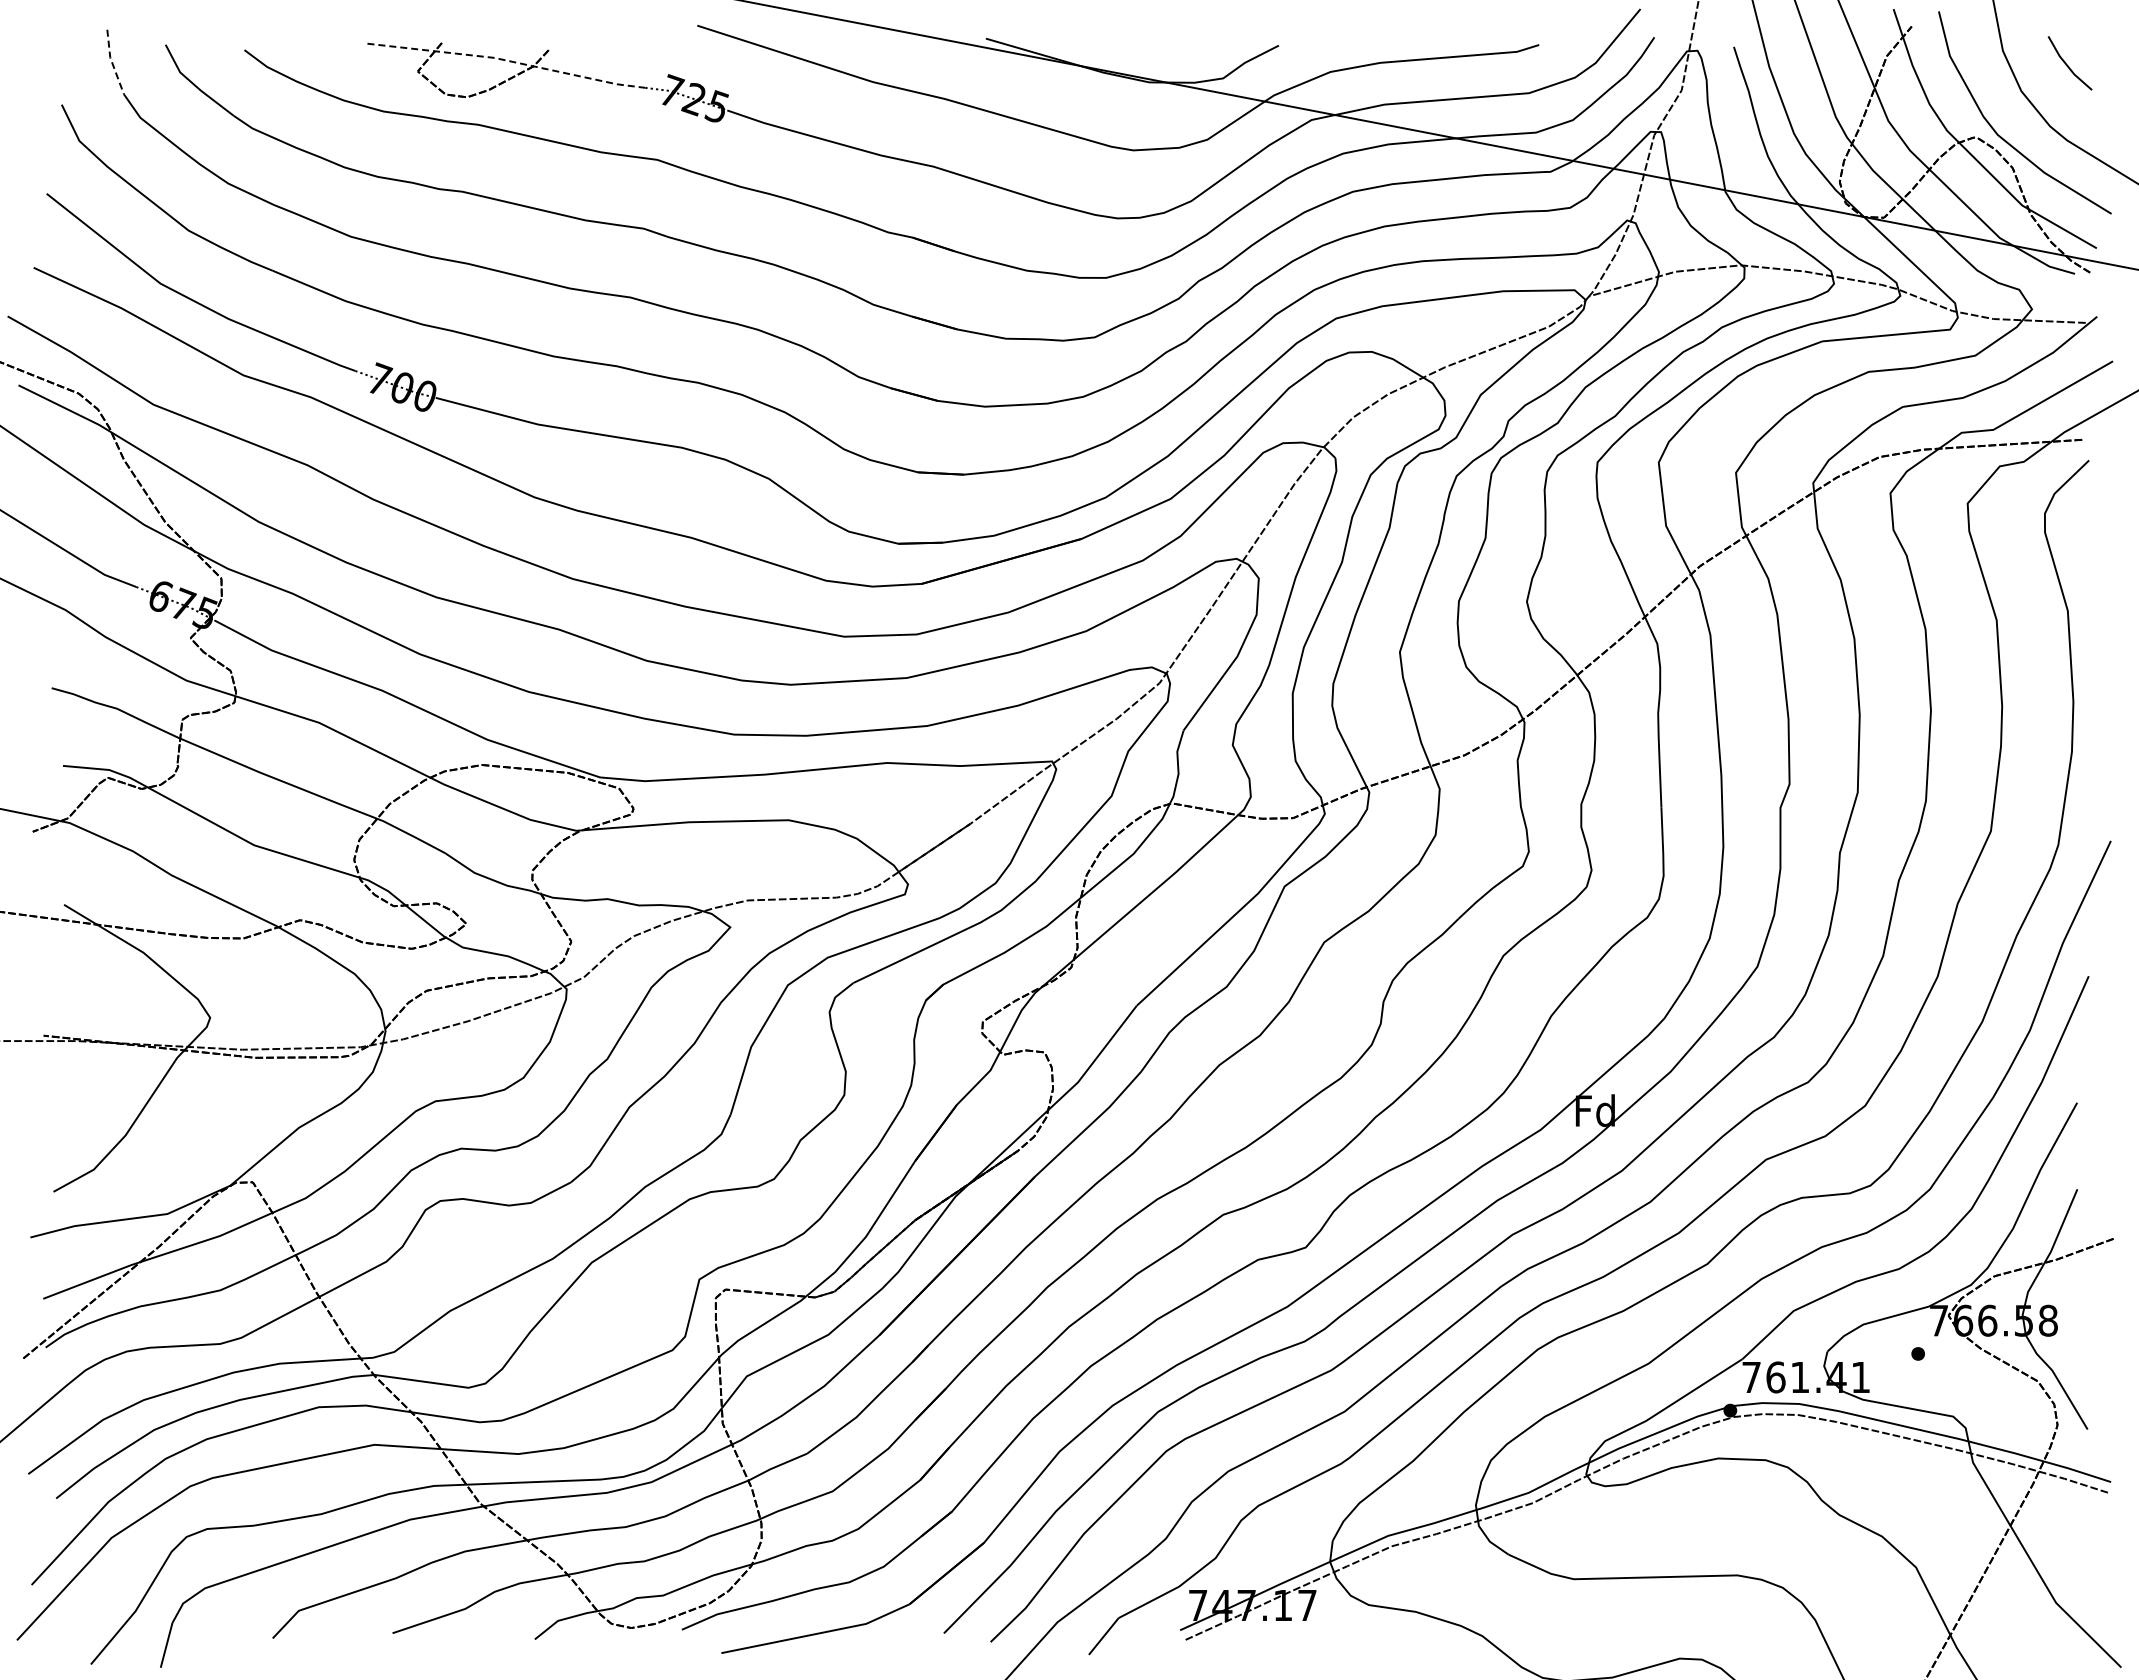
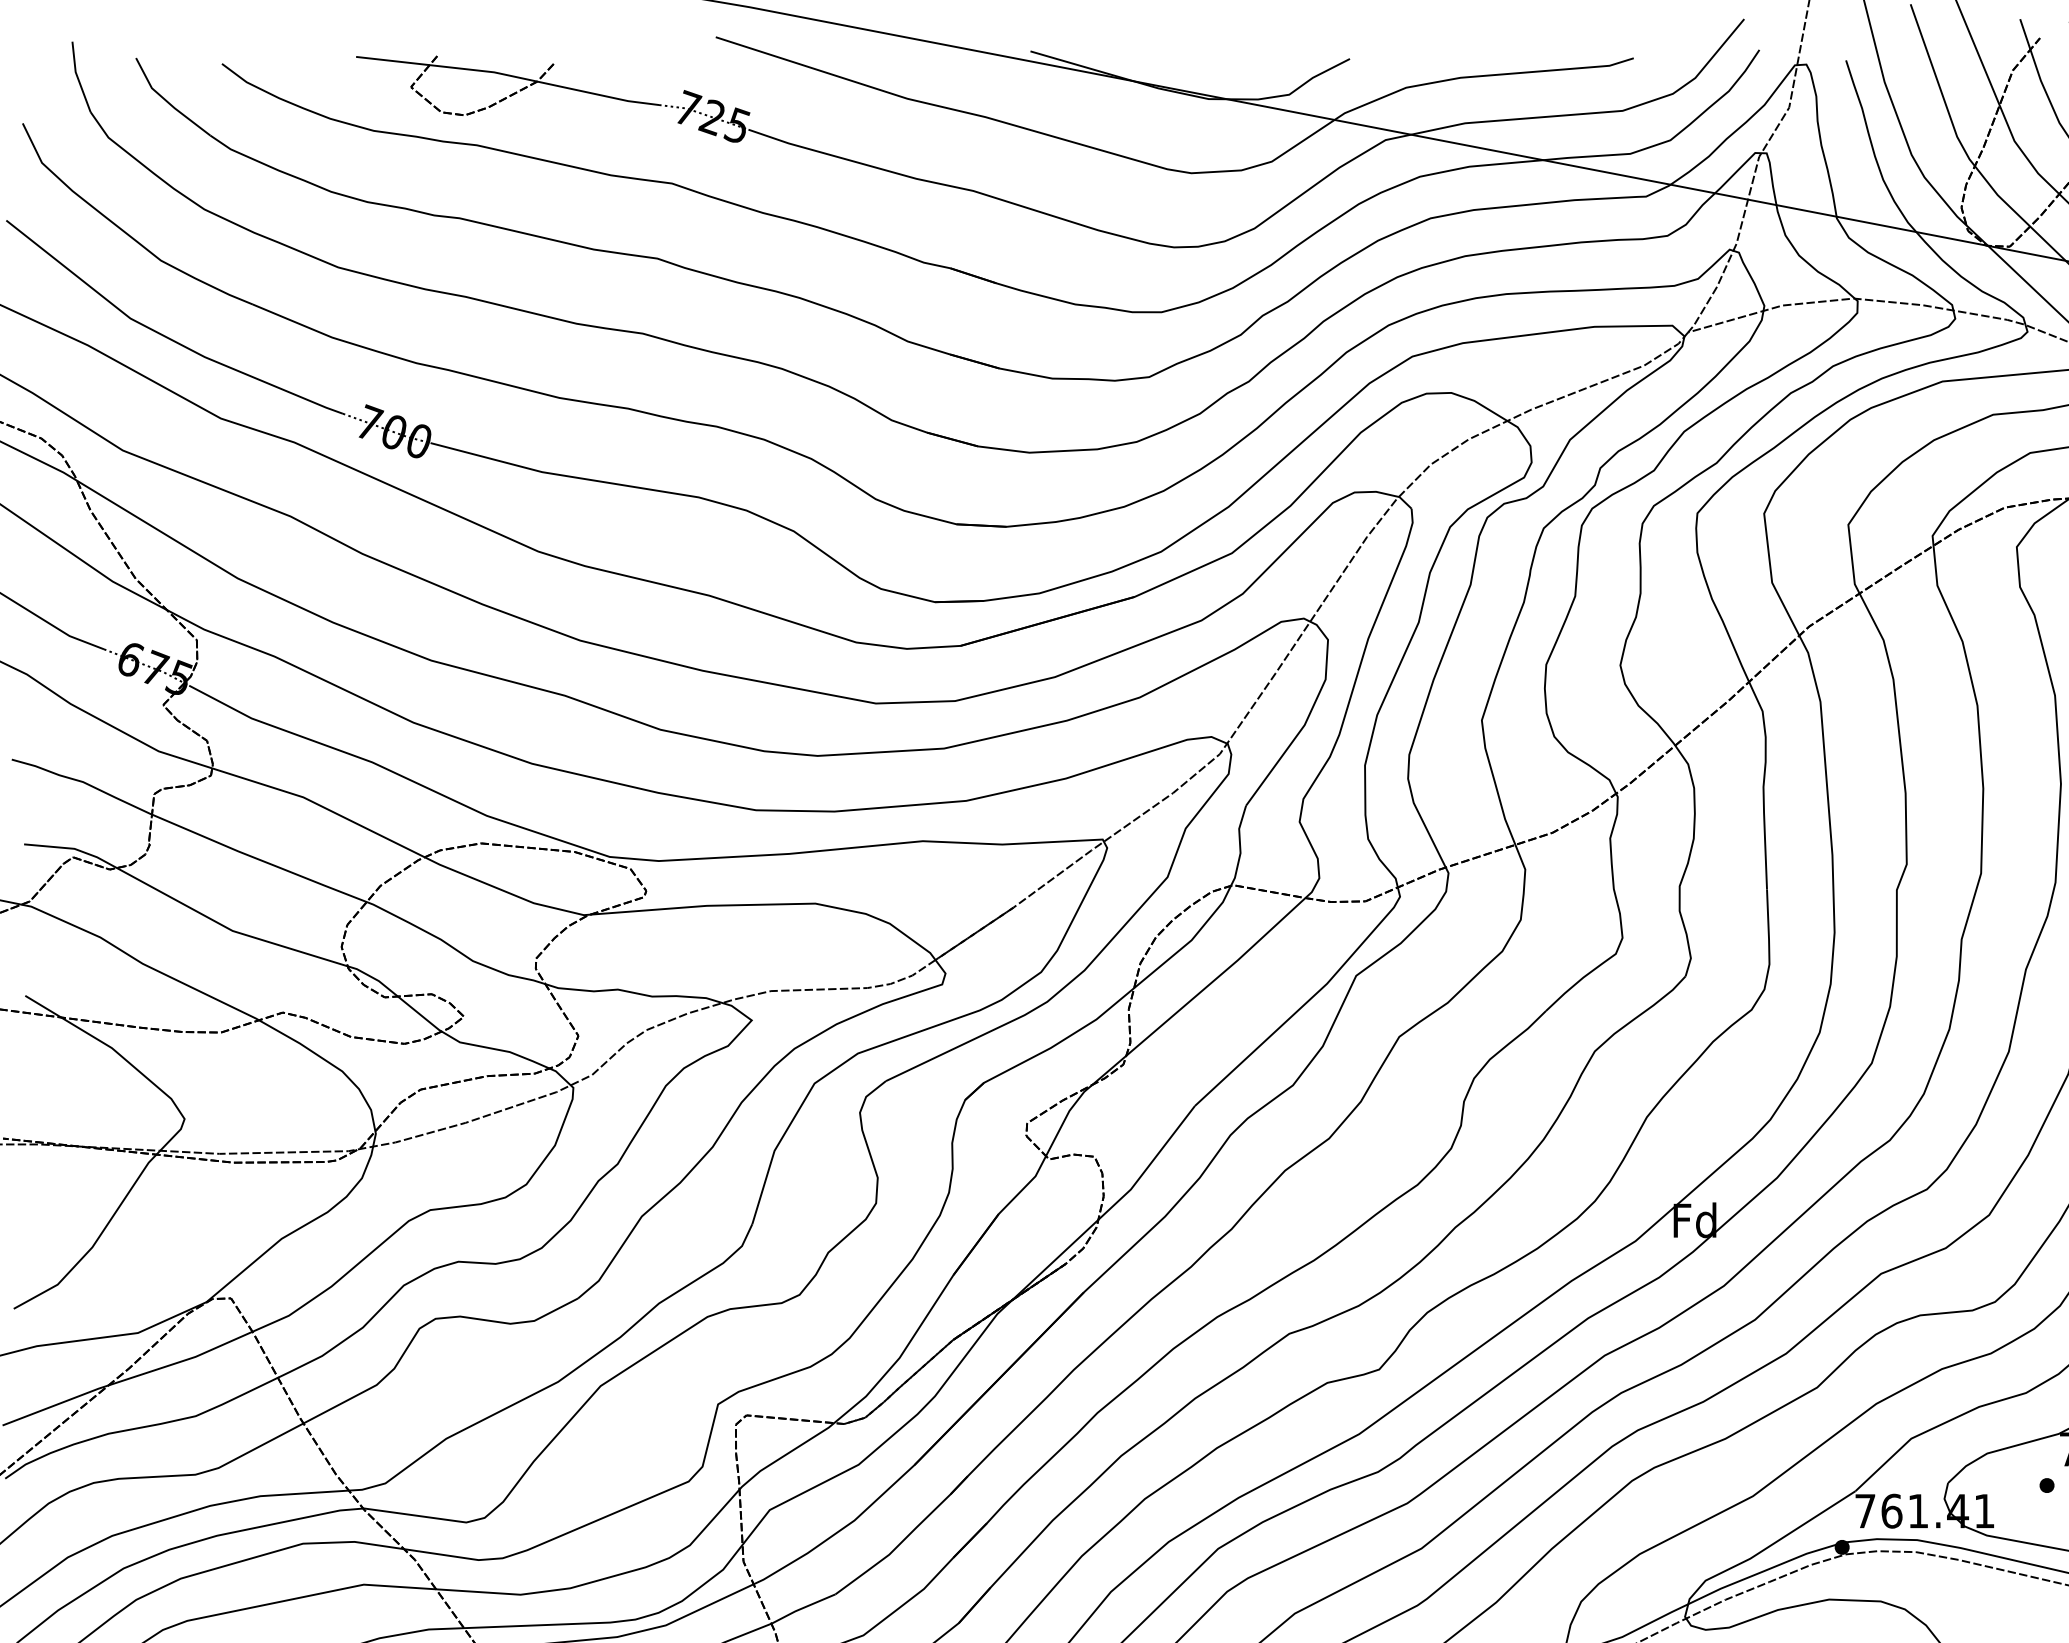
line: (507, 60) -> (508, 75), dashed -> solid
line: (111, 62) -> (77, 77), dashed -> solid

